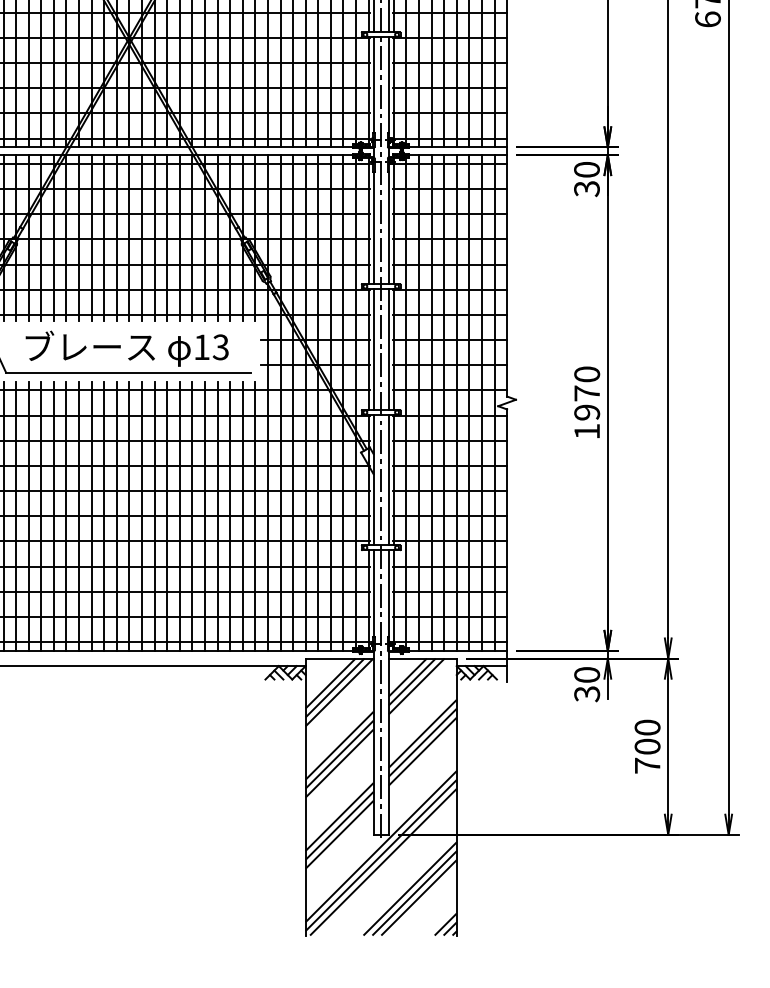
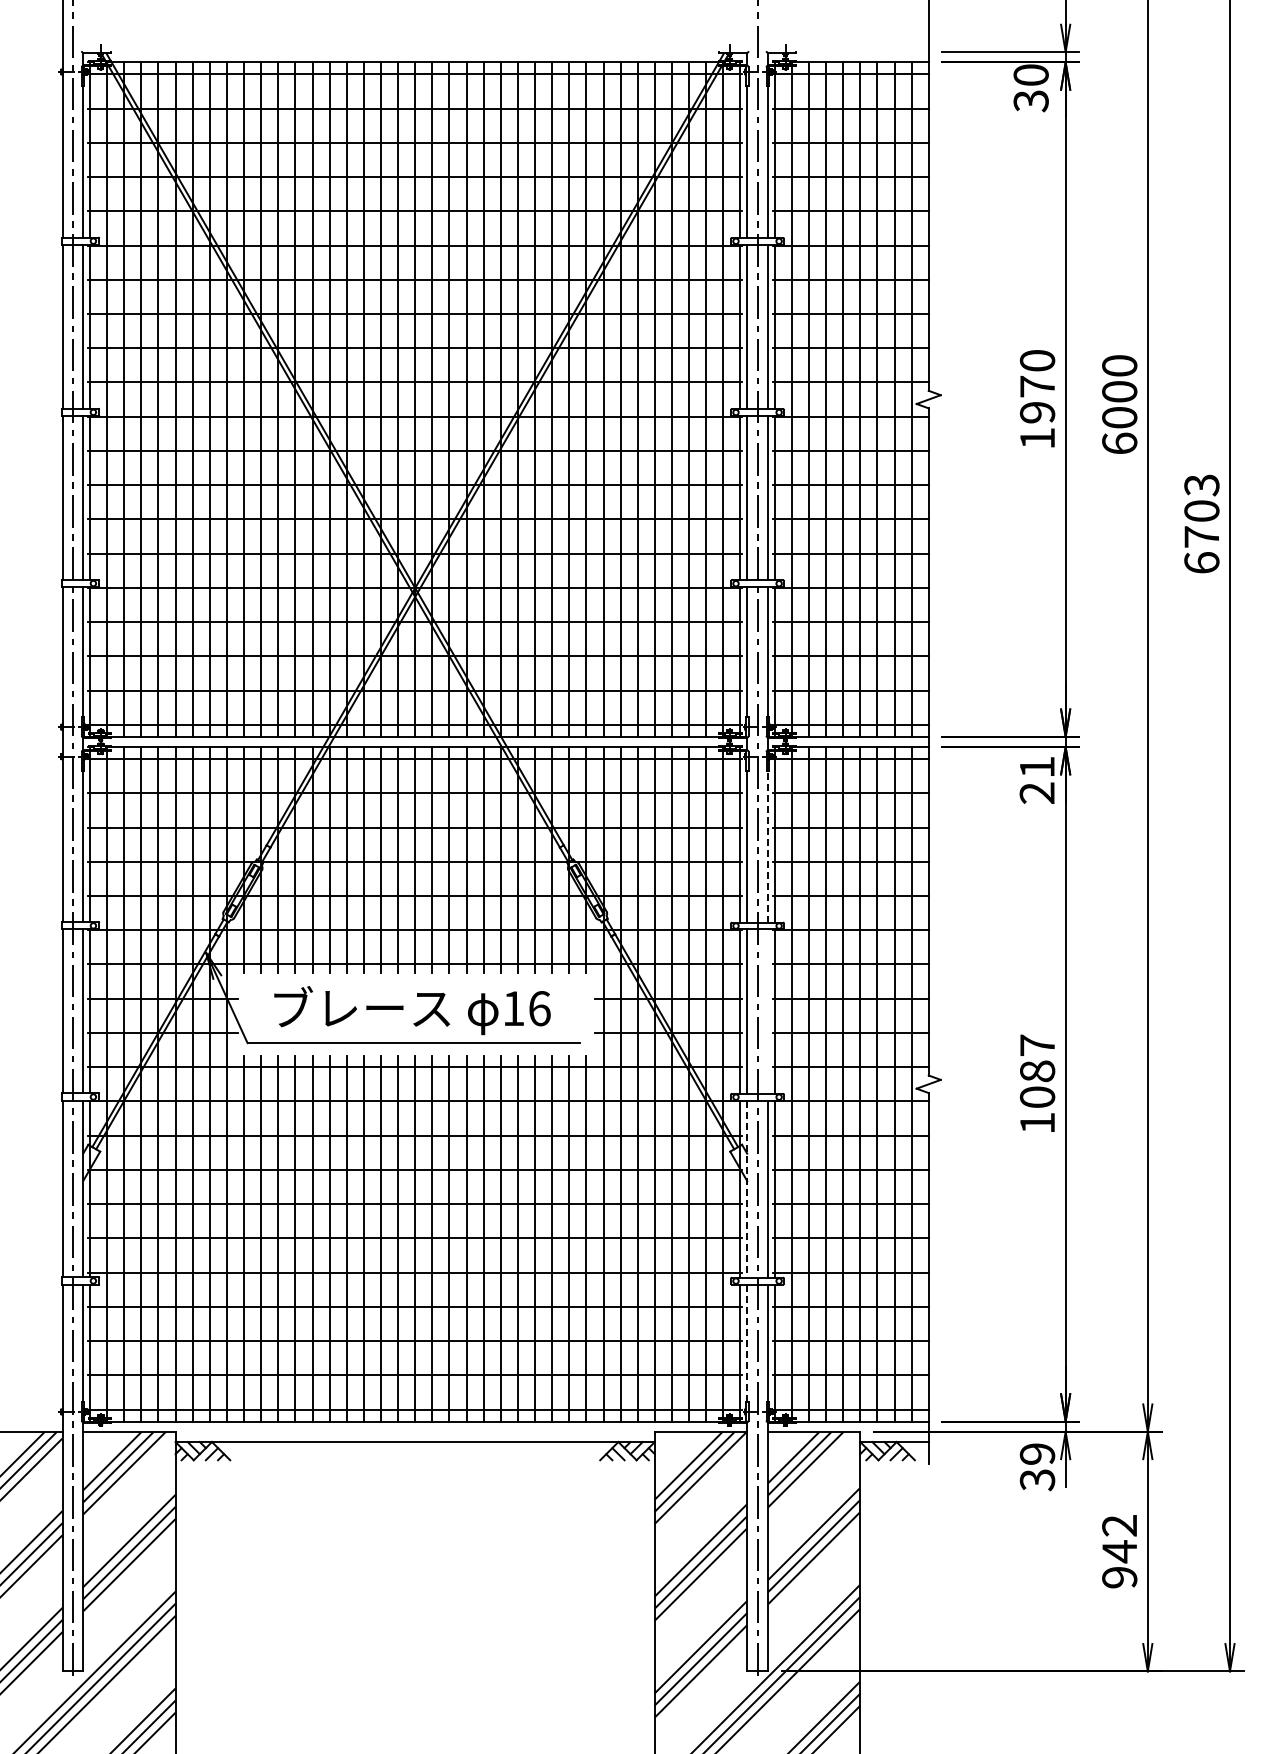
text: (586, 179) -> (1036, 780), 30 -> 21
line: (388, 228) -> (767, 846), solid -> dashed
text: (220, 347) -> (539, 1008), 13 -> 16
line: (388, 349) -> (767, 1011), removed
text: (587, 393) -> (1037, 1071), 1970 -> 1087
line: (373, 480) -> (747, 1189), solid -> dashed
line: (373, 593) -> (747, 1343), solid -> dashed
text: (587, 674) -> (1037, 1453), 30 -> 39
text: (647, 746) -> (1119, 1551), 700 -> 942

